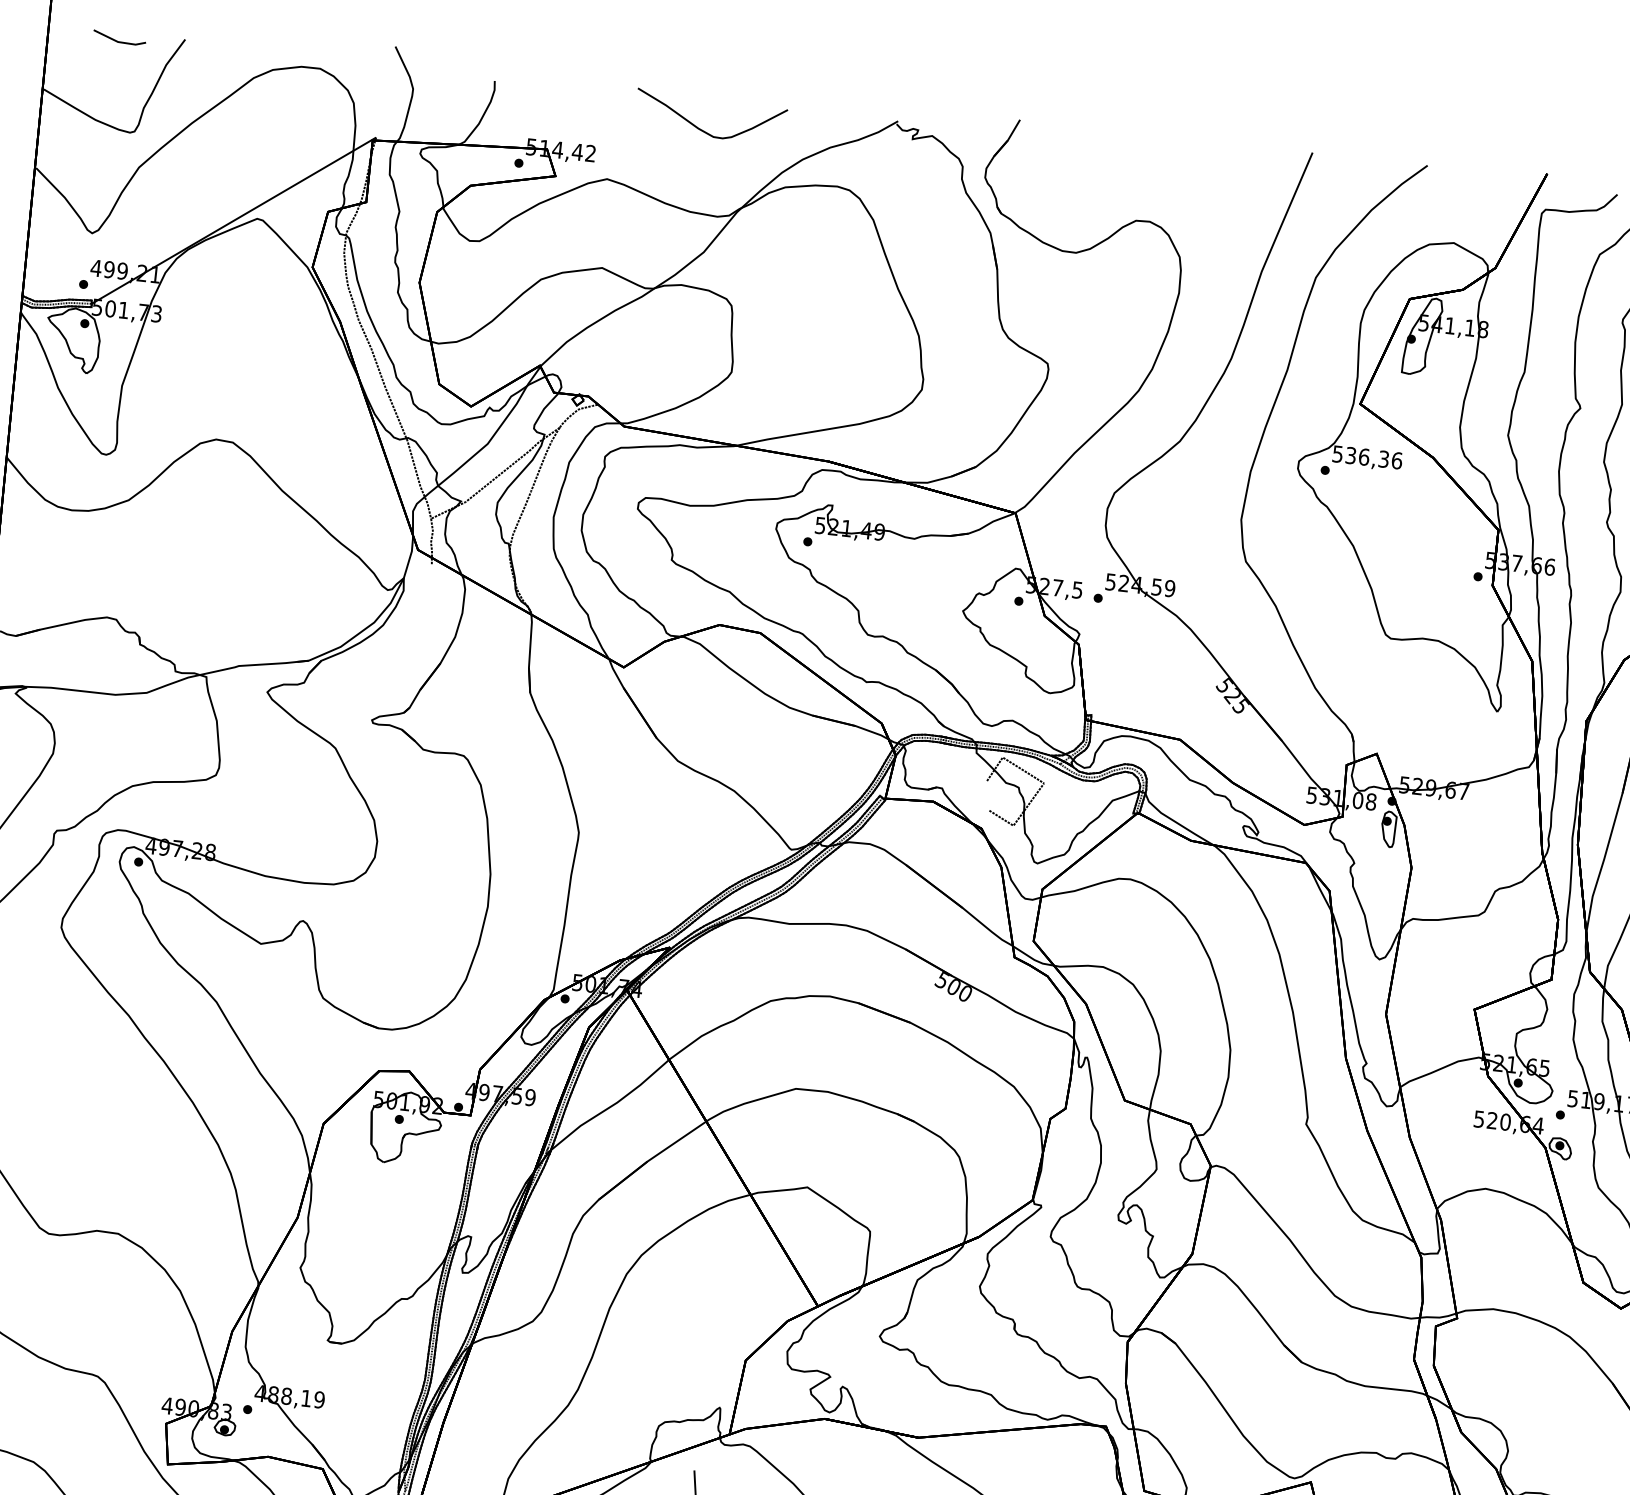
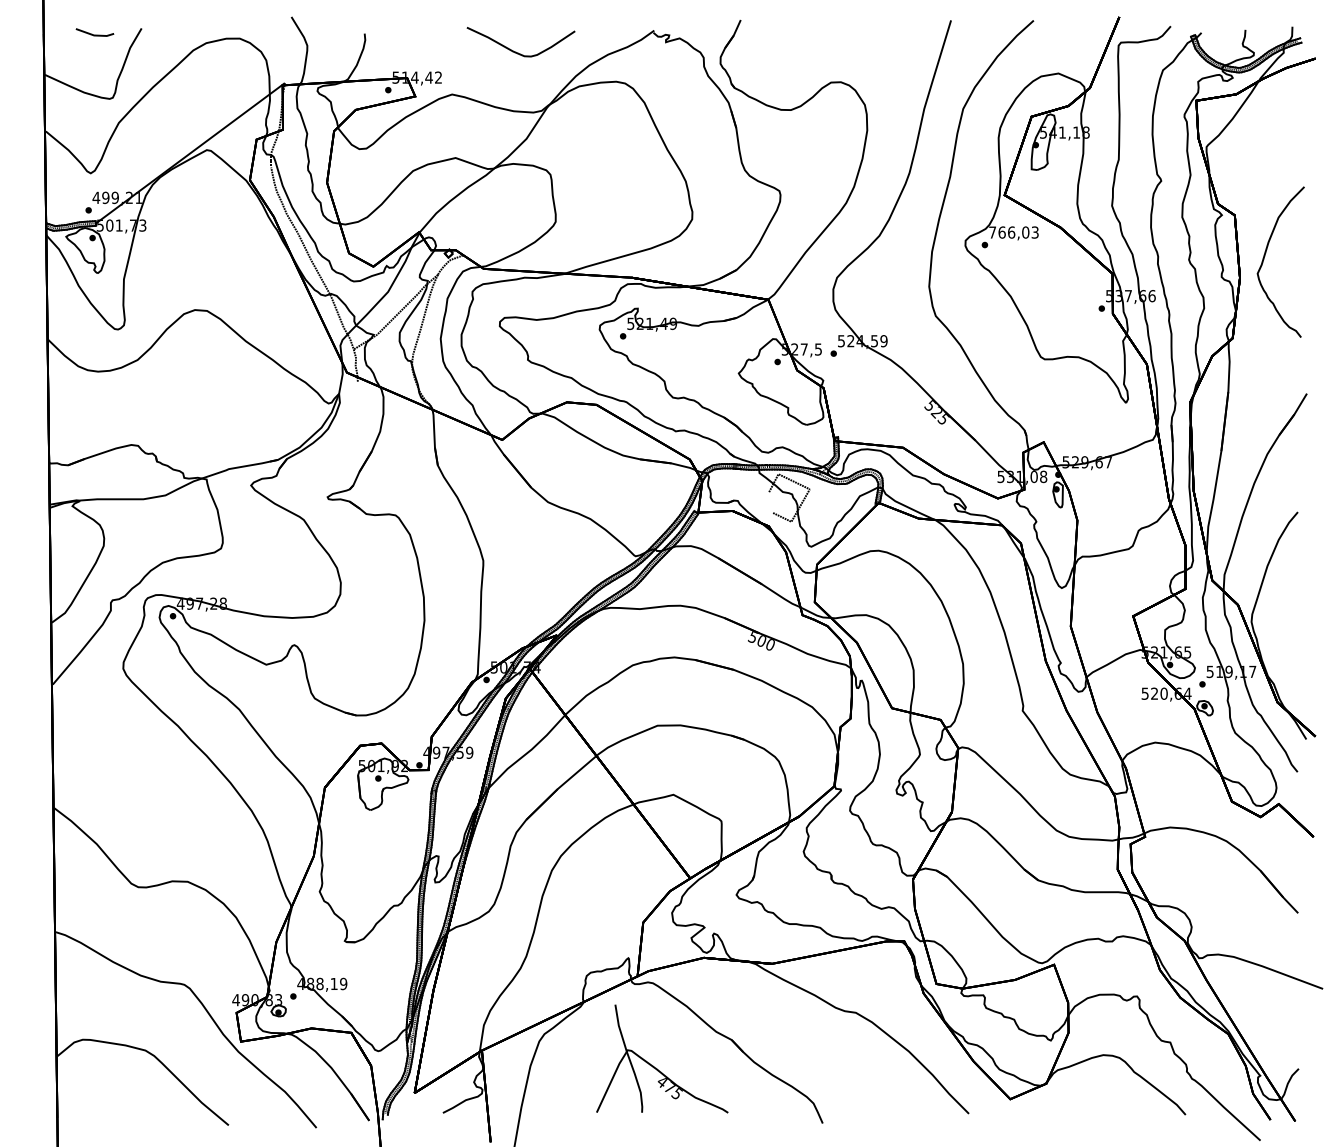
text: (1366, 457) -> (1013, 232), 536,36 -> 766,03

